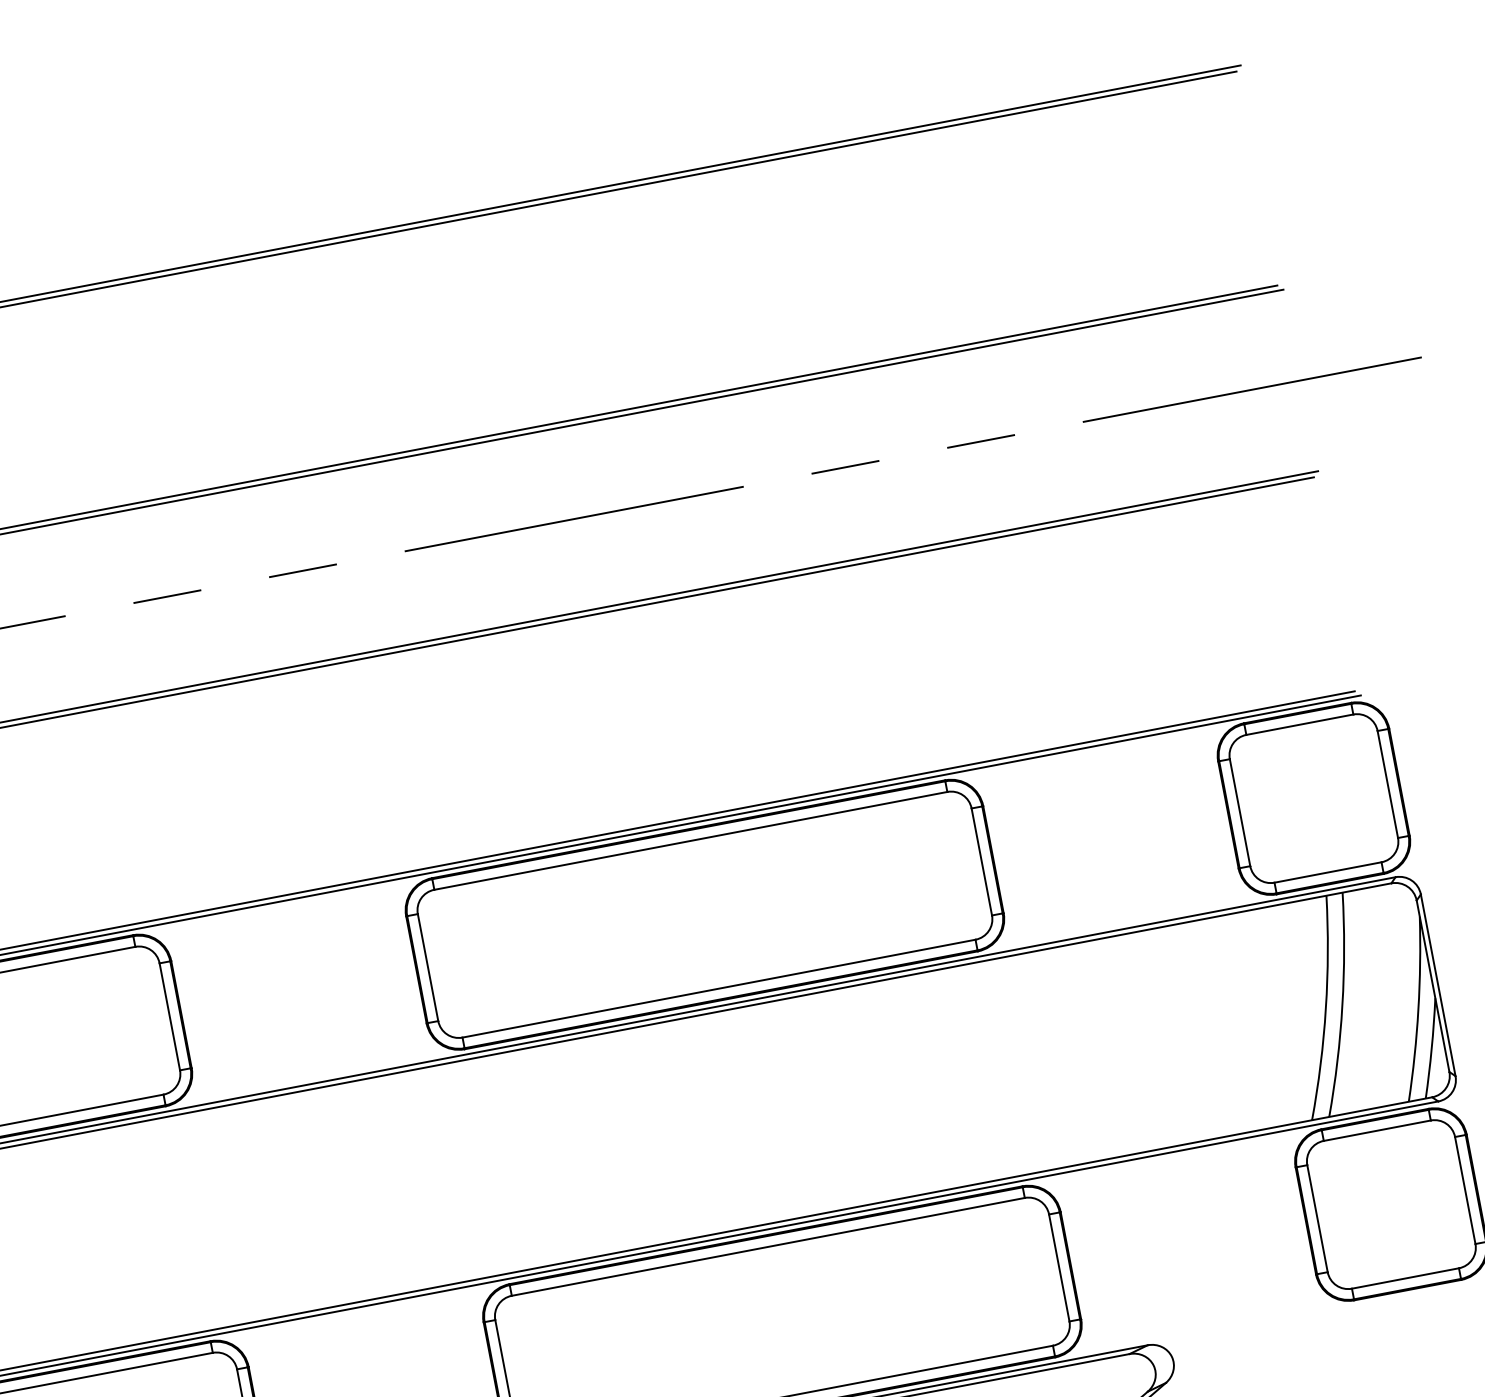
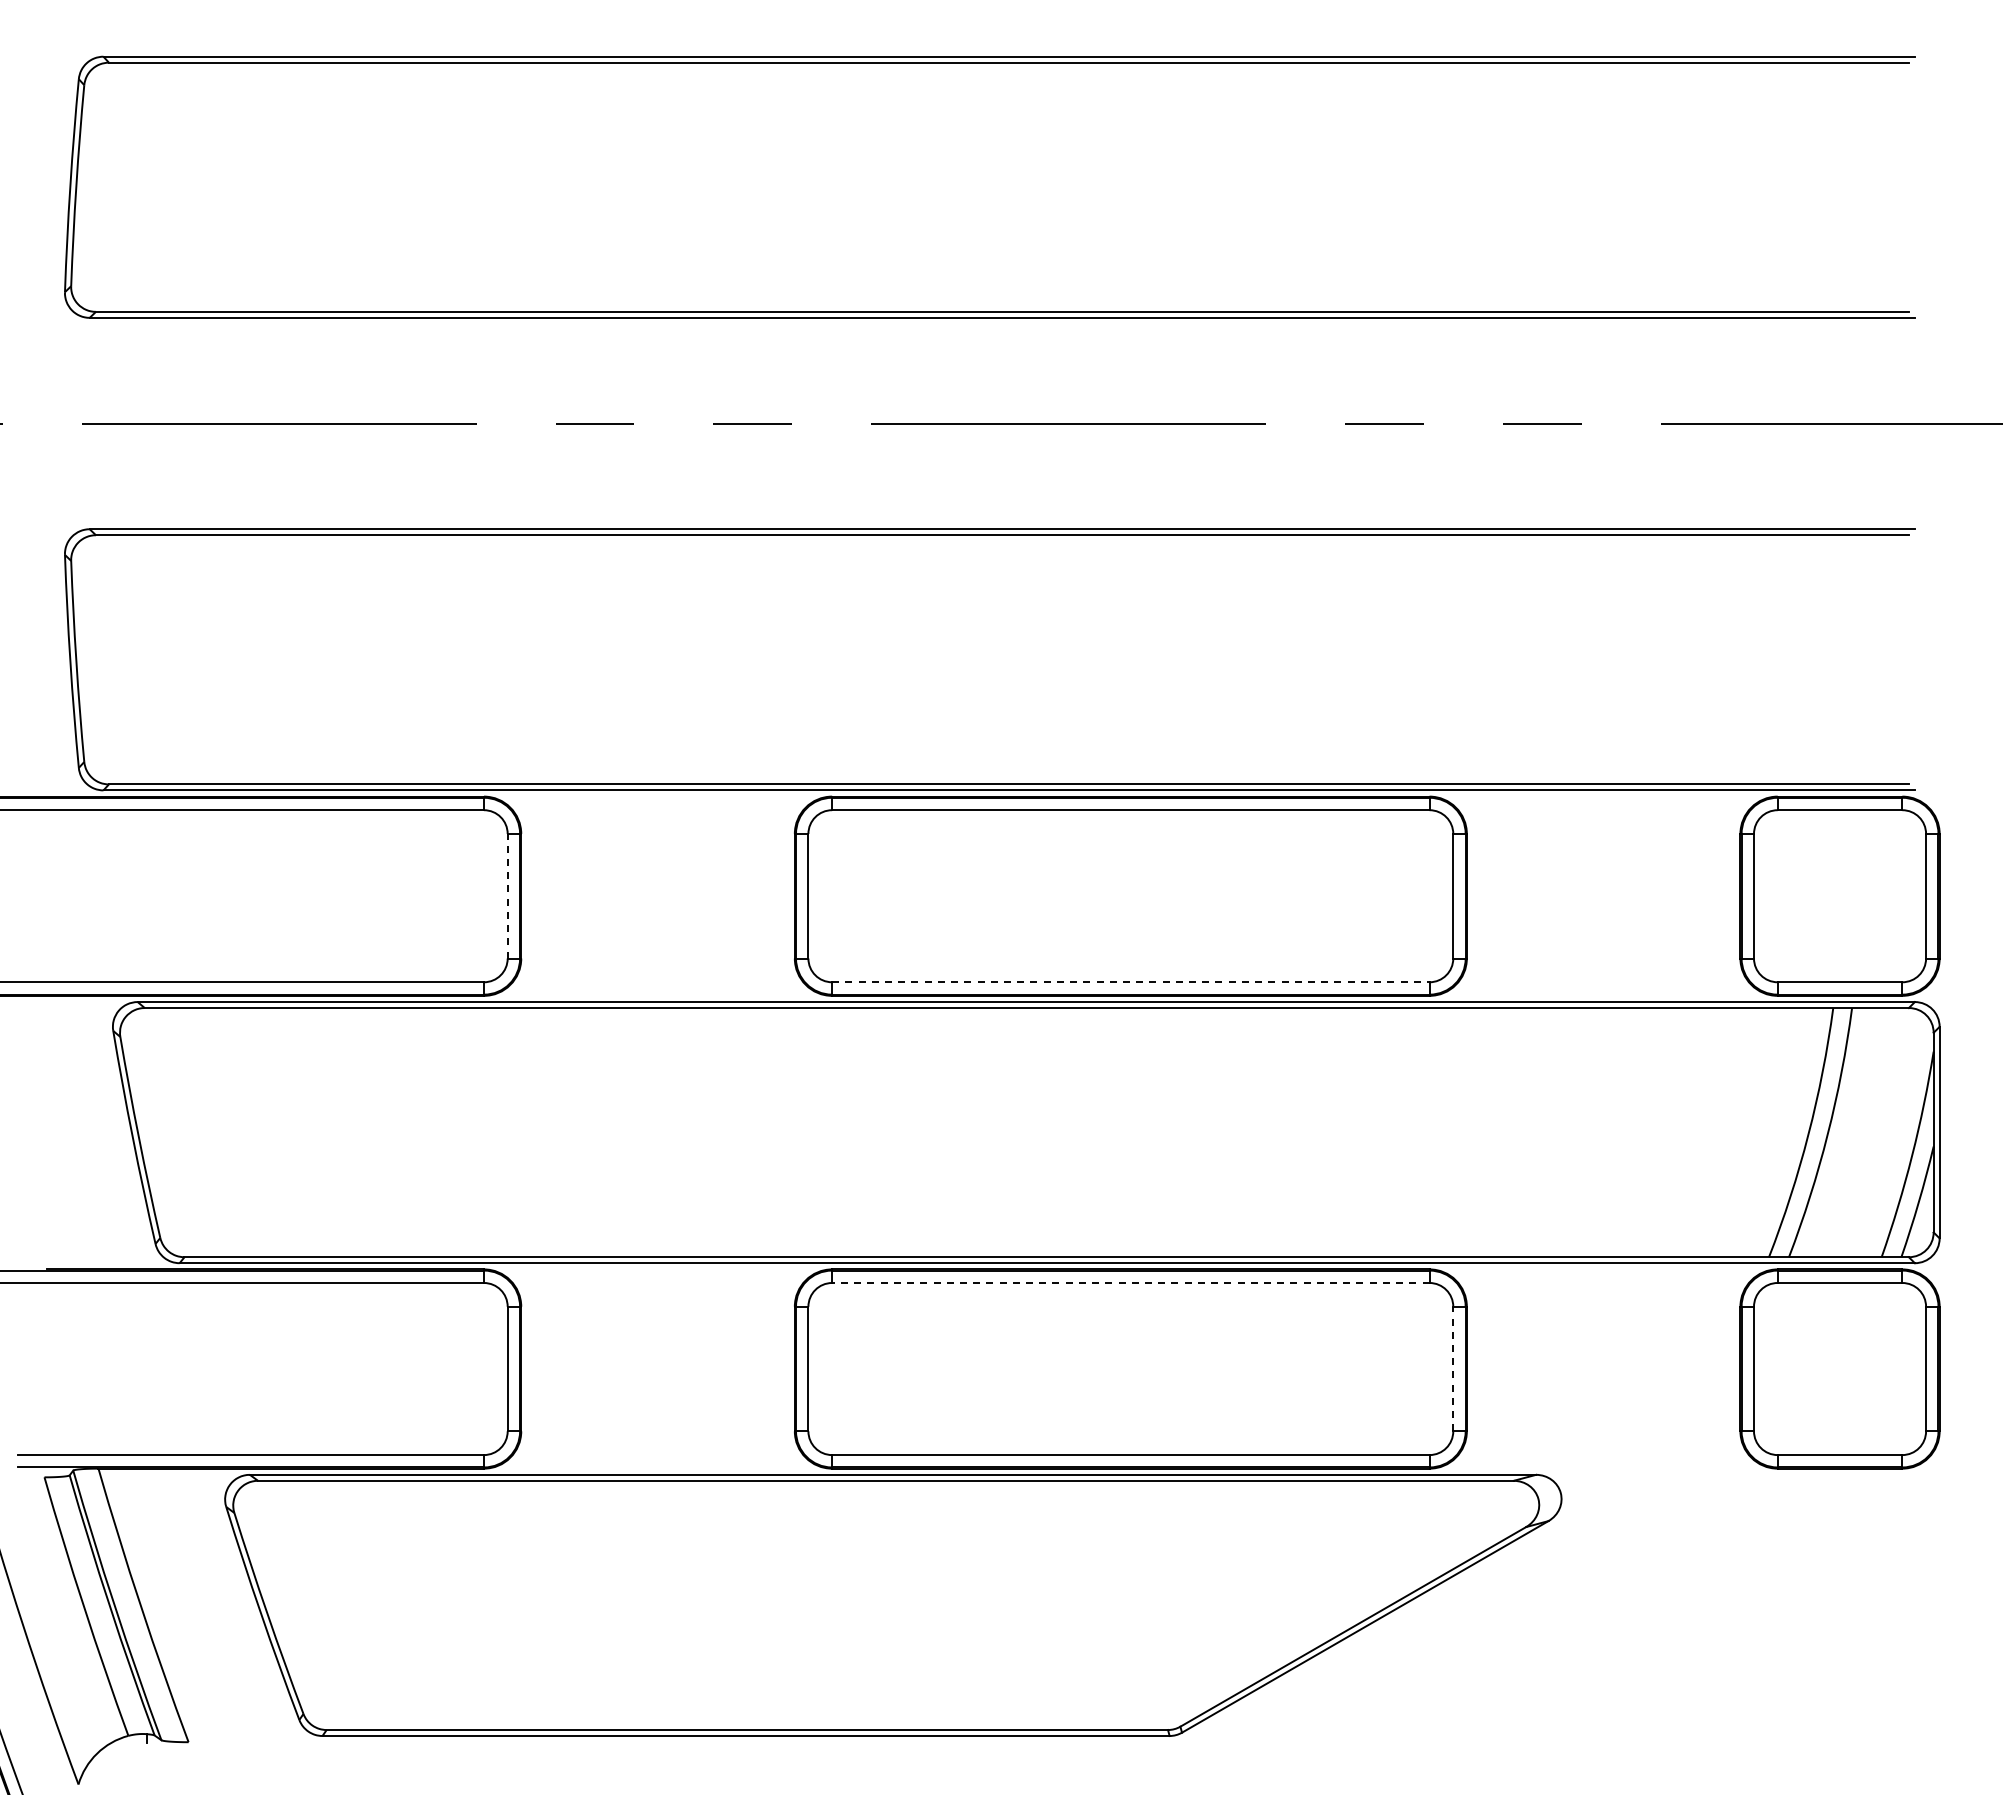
line: (718, 988) -> (1130, 982), solid -> dashed
line: (169, 1016) -> (507, 895), solid -> dashed
line: (767, 1246) -> (1130, 1282), solid -> dashed
line: (1059, 1267) -> (1453, 1368), solid -> dashed

